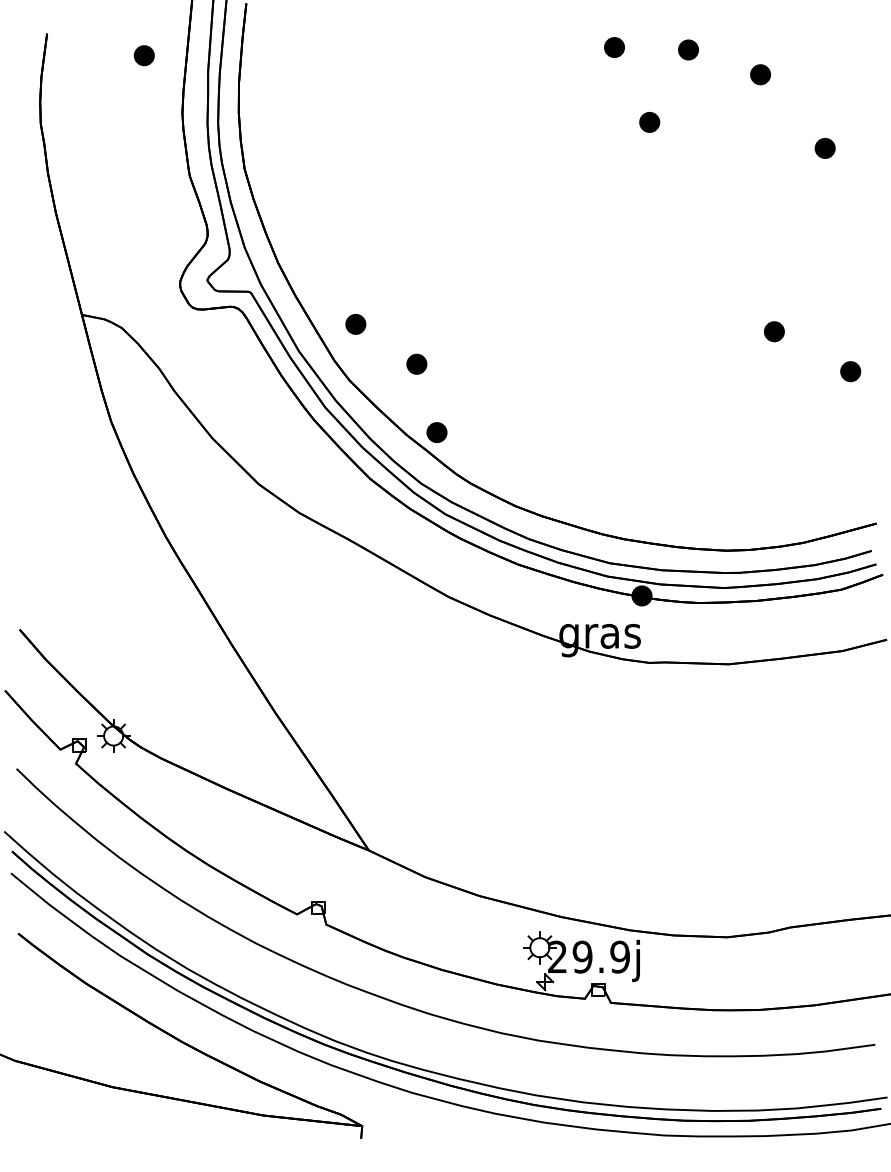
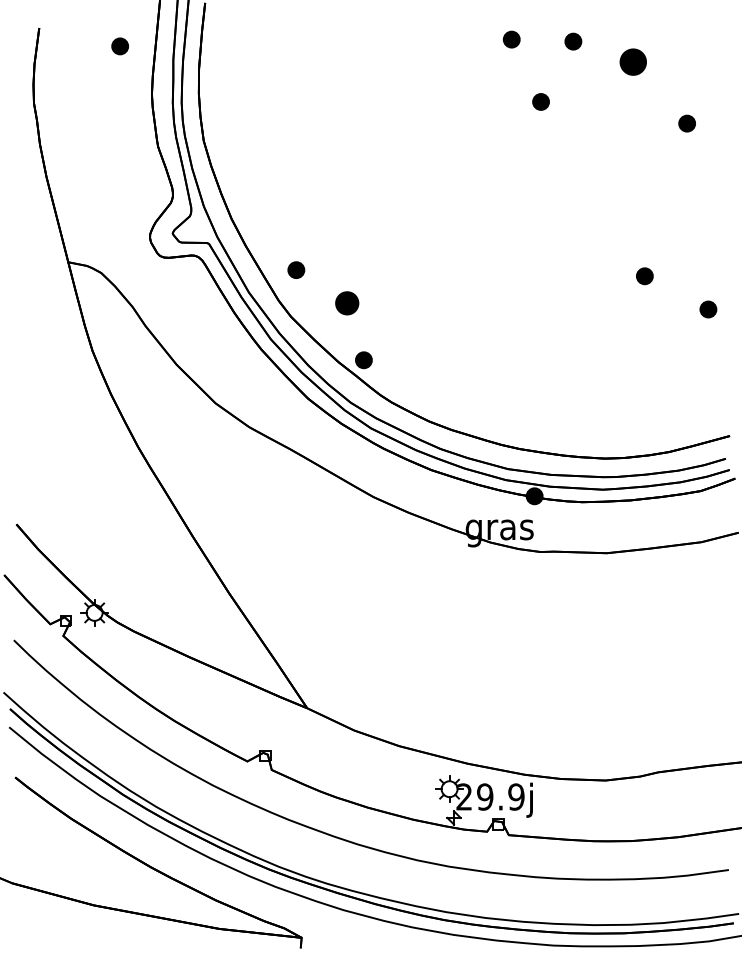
part: (760, 75) -> (633, 62), size x1.6
part: (416, 364) -> (346, 303), size x1.4

